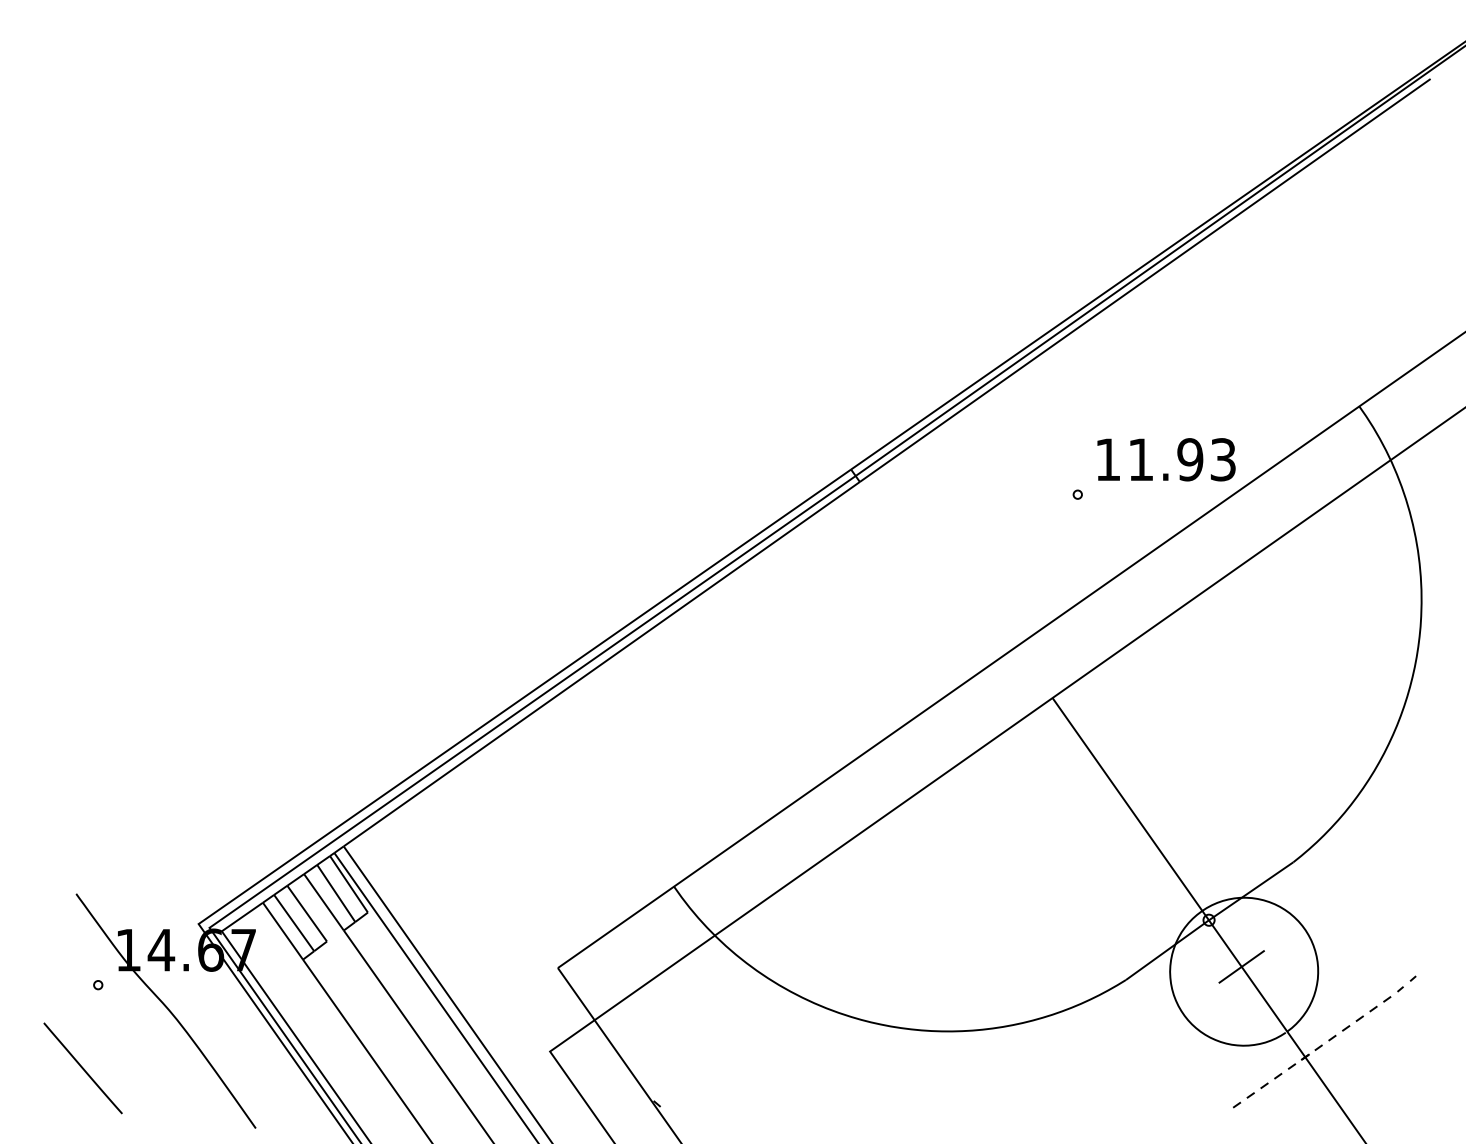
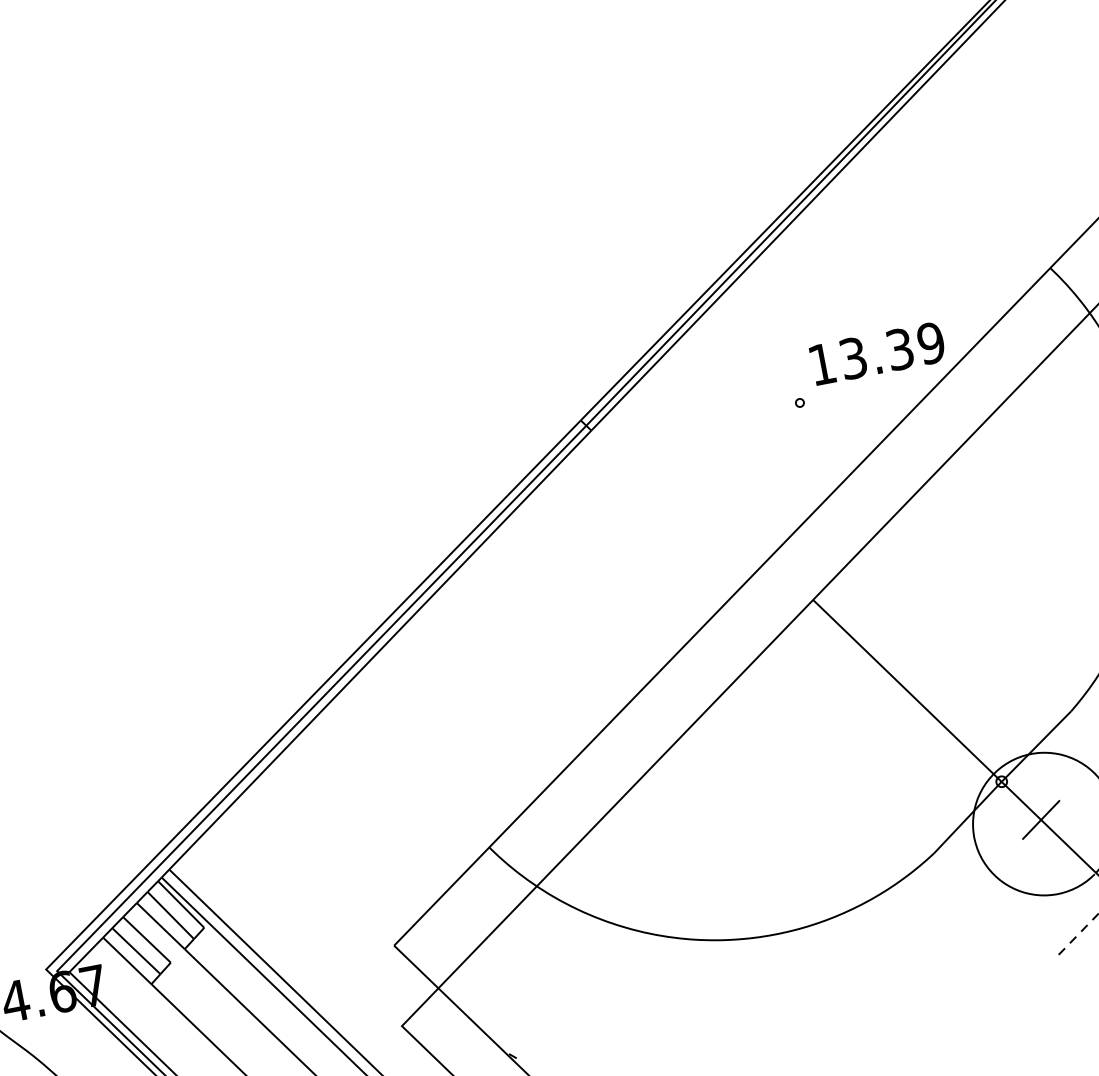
text: (1182, 459) -> (892, 350), 11.93 -> 13.39

